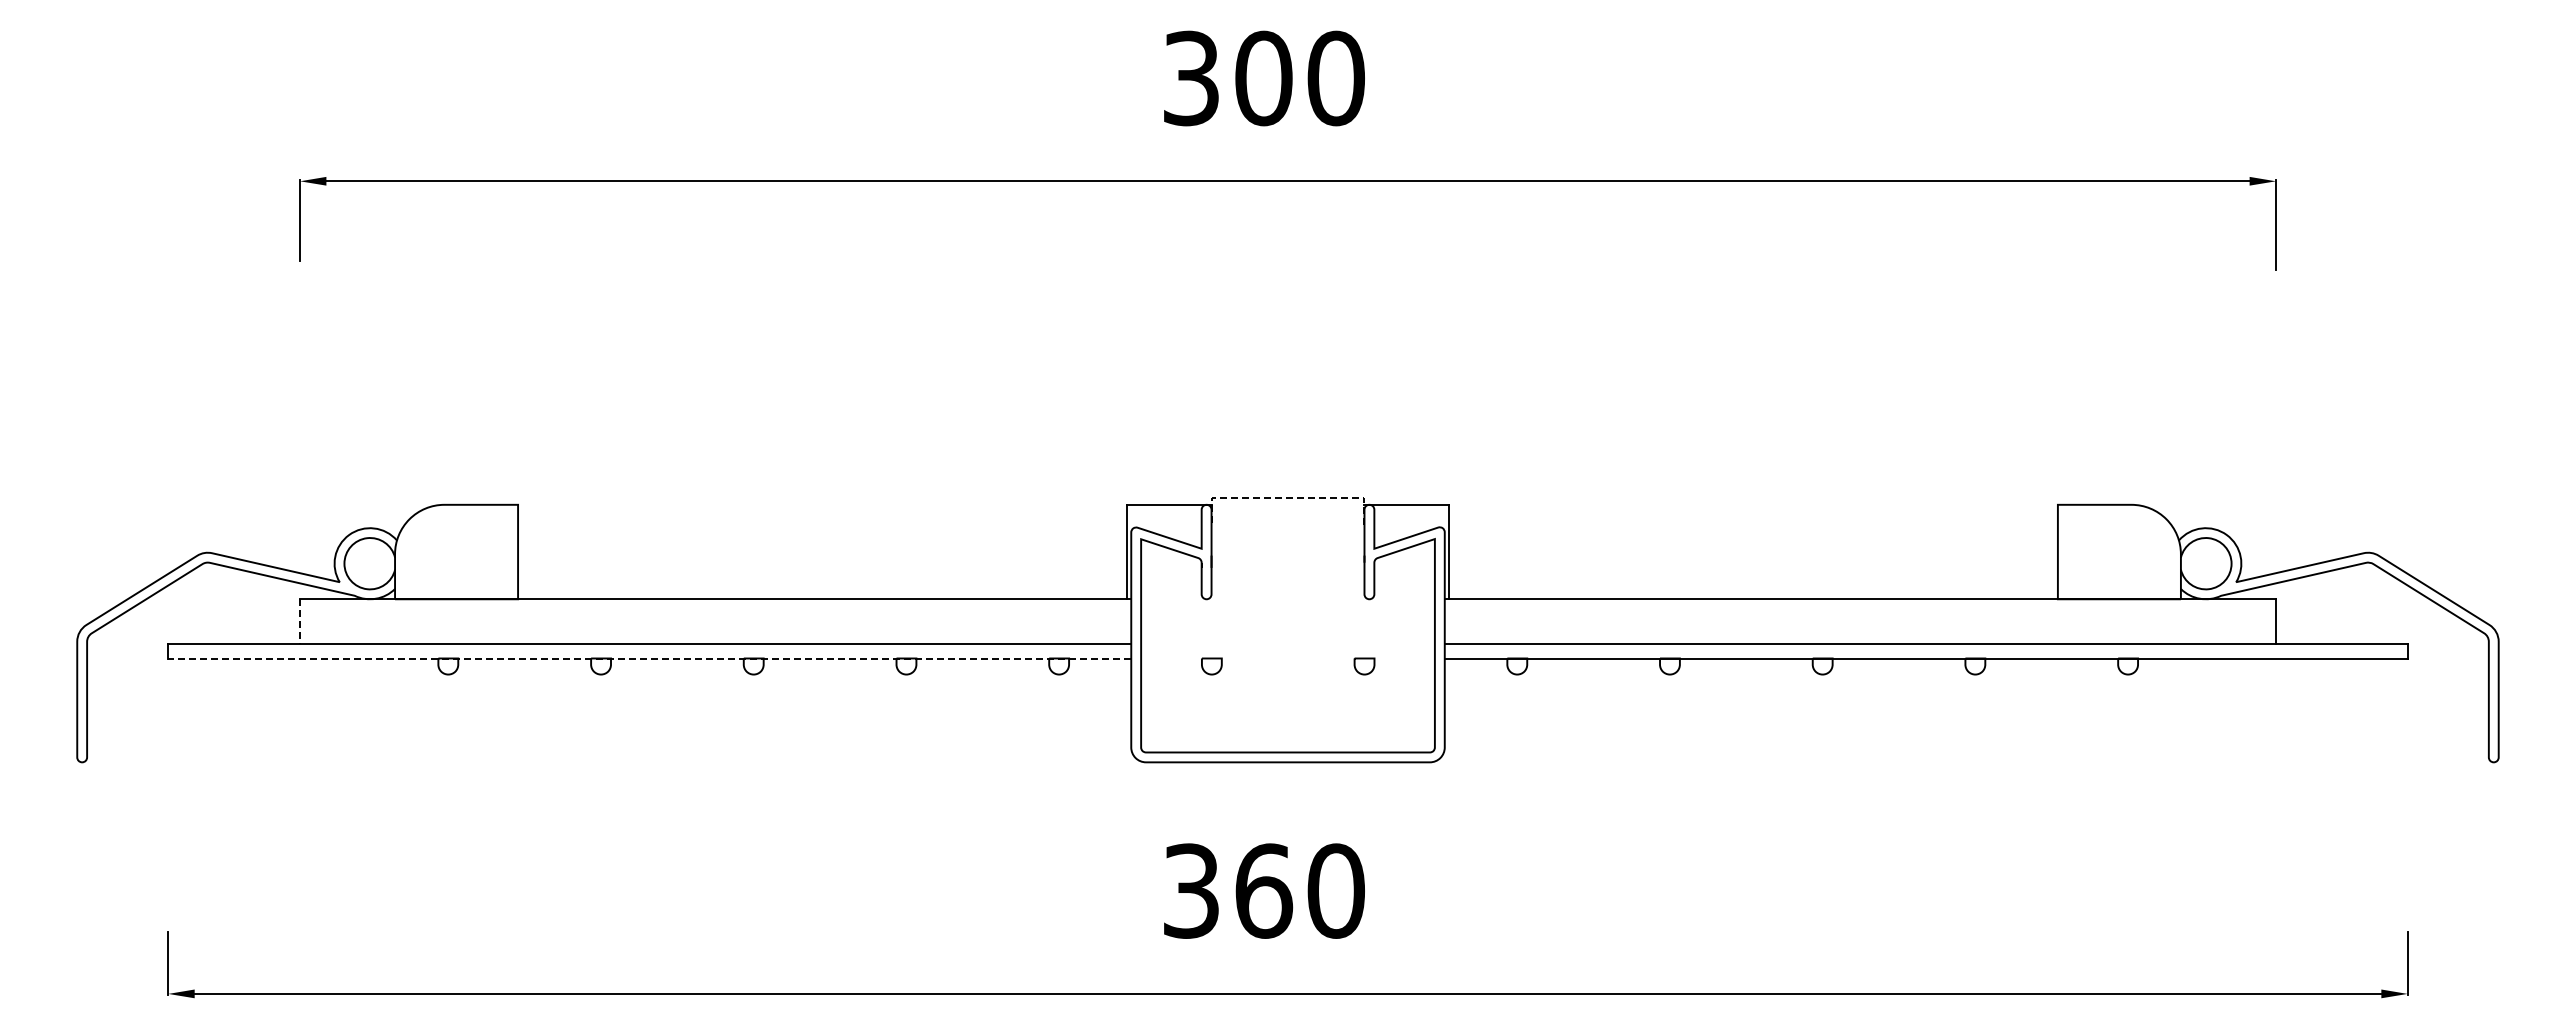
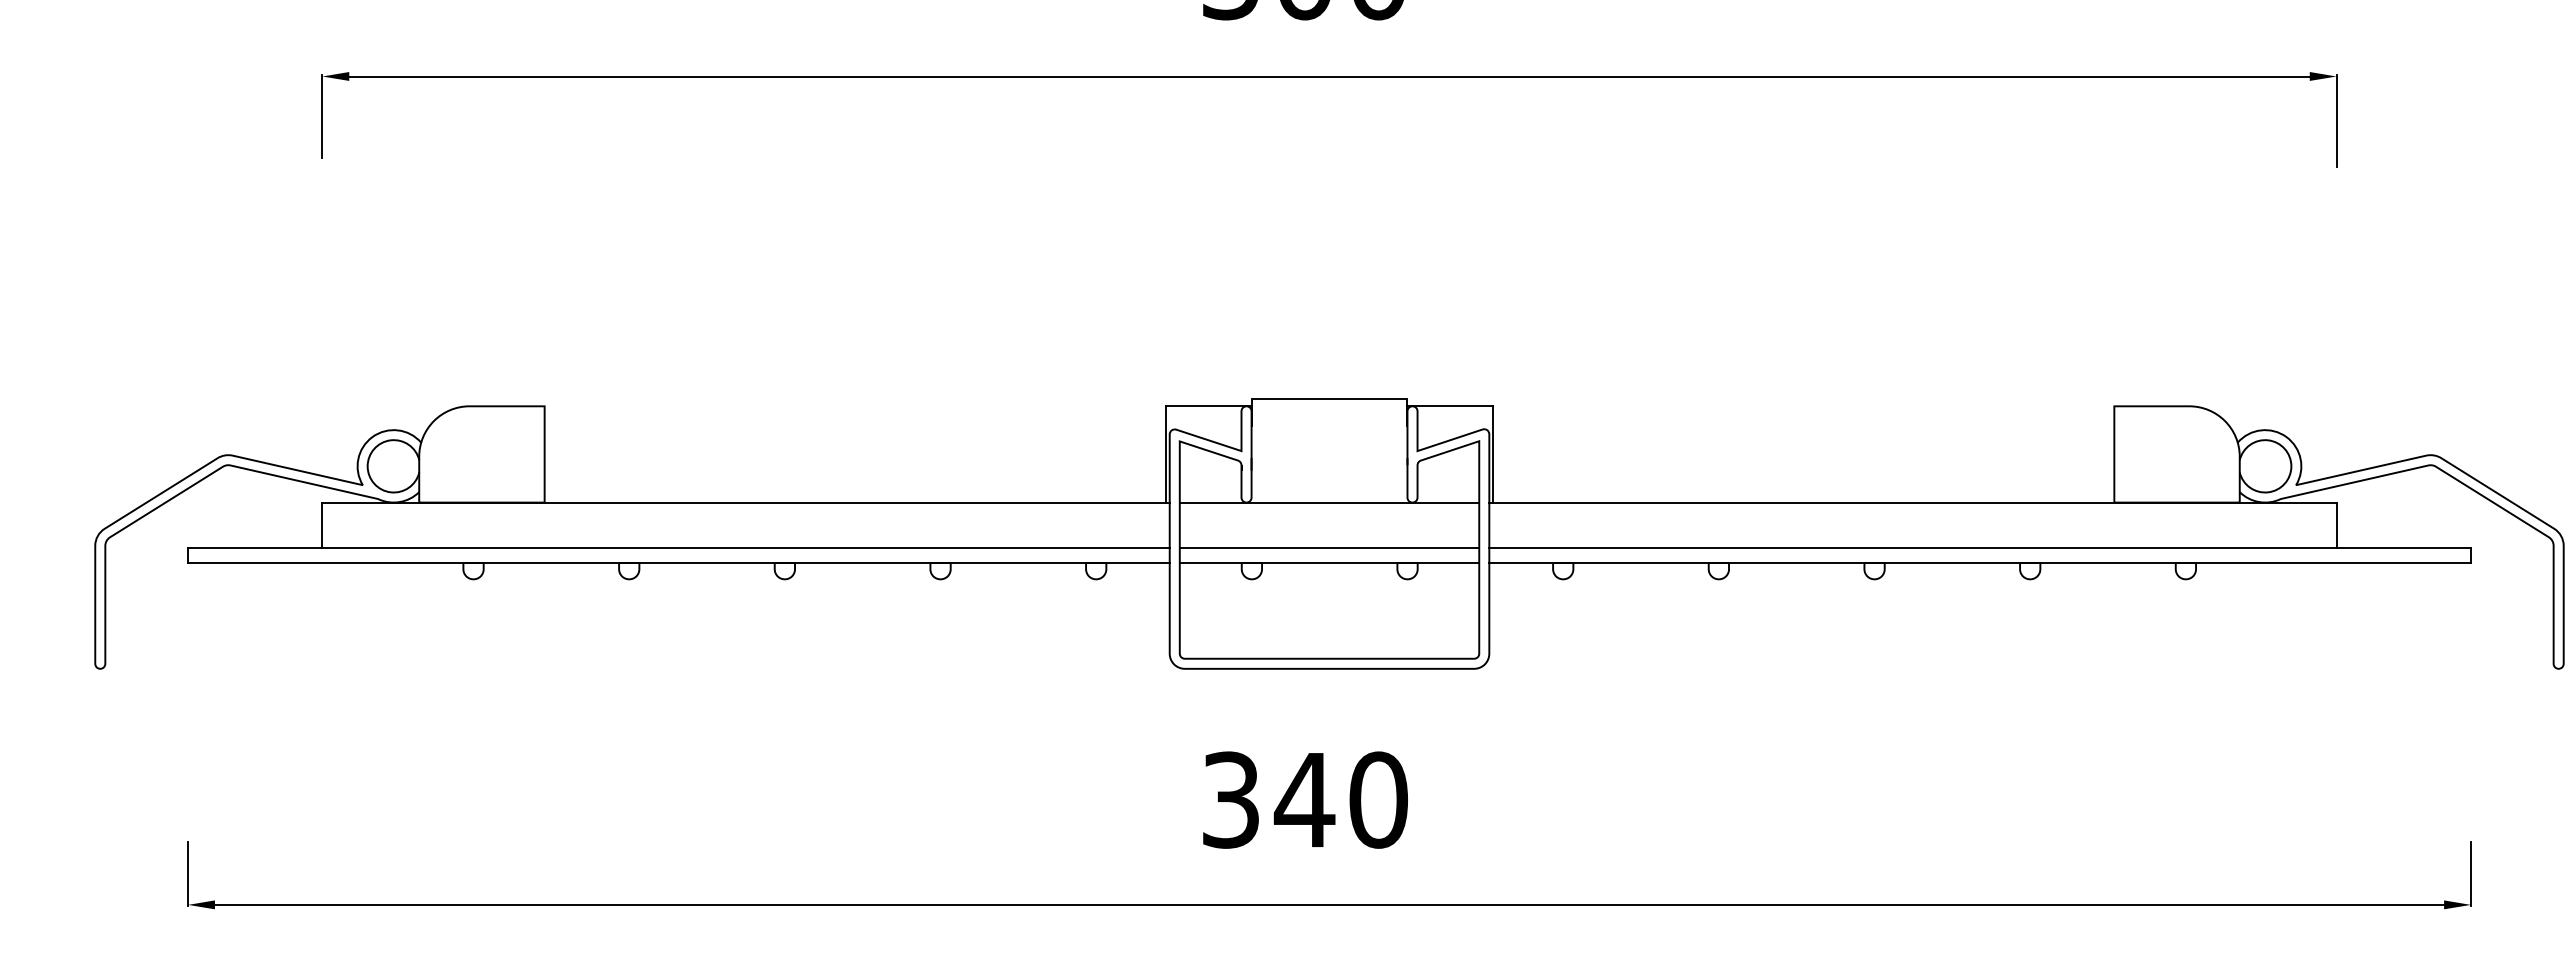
line: (1287, 497) -> (1328, 398), dashed -> solid
line: (1287, 599) -> (1328, 502), added
line: (300, 621) -> (322, 525), dashed -> solid
line: (1287, 643) -> (1328, 547), added
line: (649, 658) -> (678, 562), dashed -> solid
line: (1287, 658) -> (1328, 562), added
text: (1263, 890) -> (1304, 799), 360 -> 340

